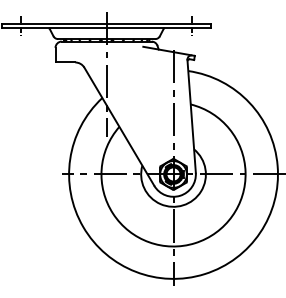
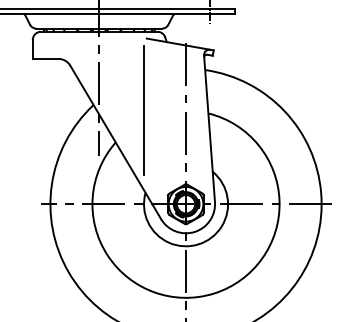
line: (141, 102) -> (144, 110), added

